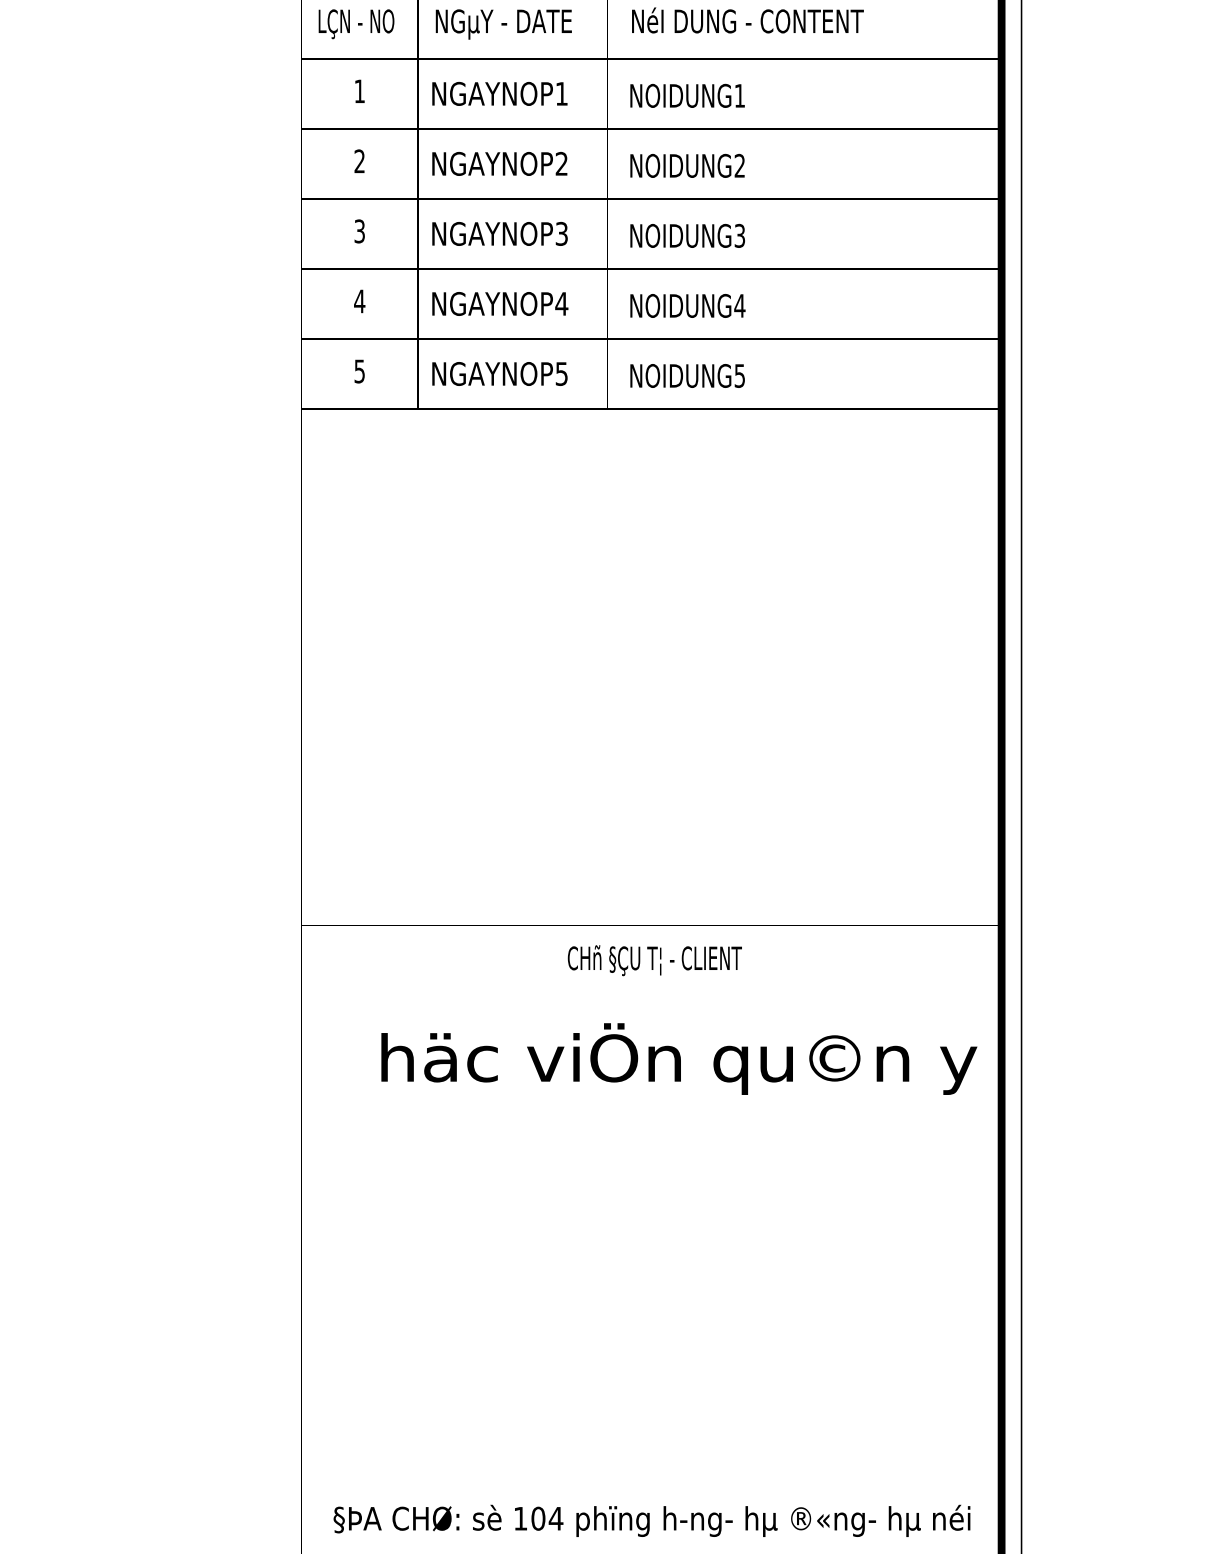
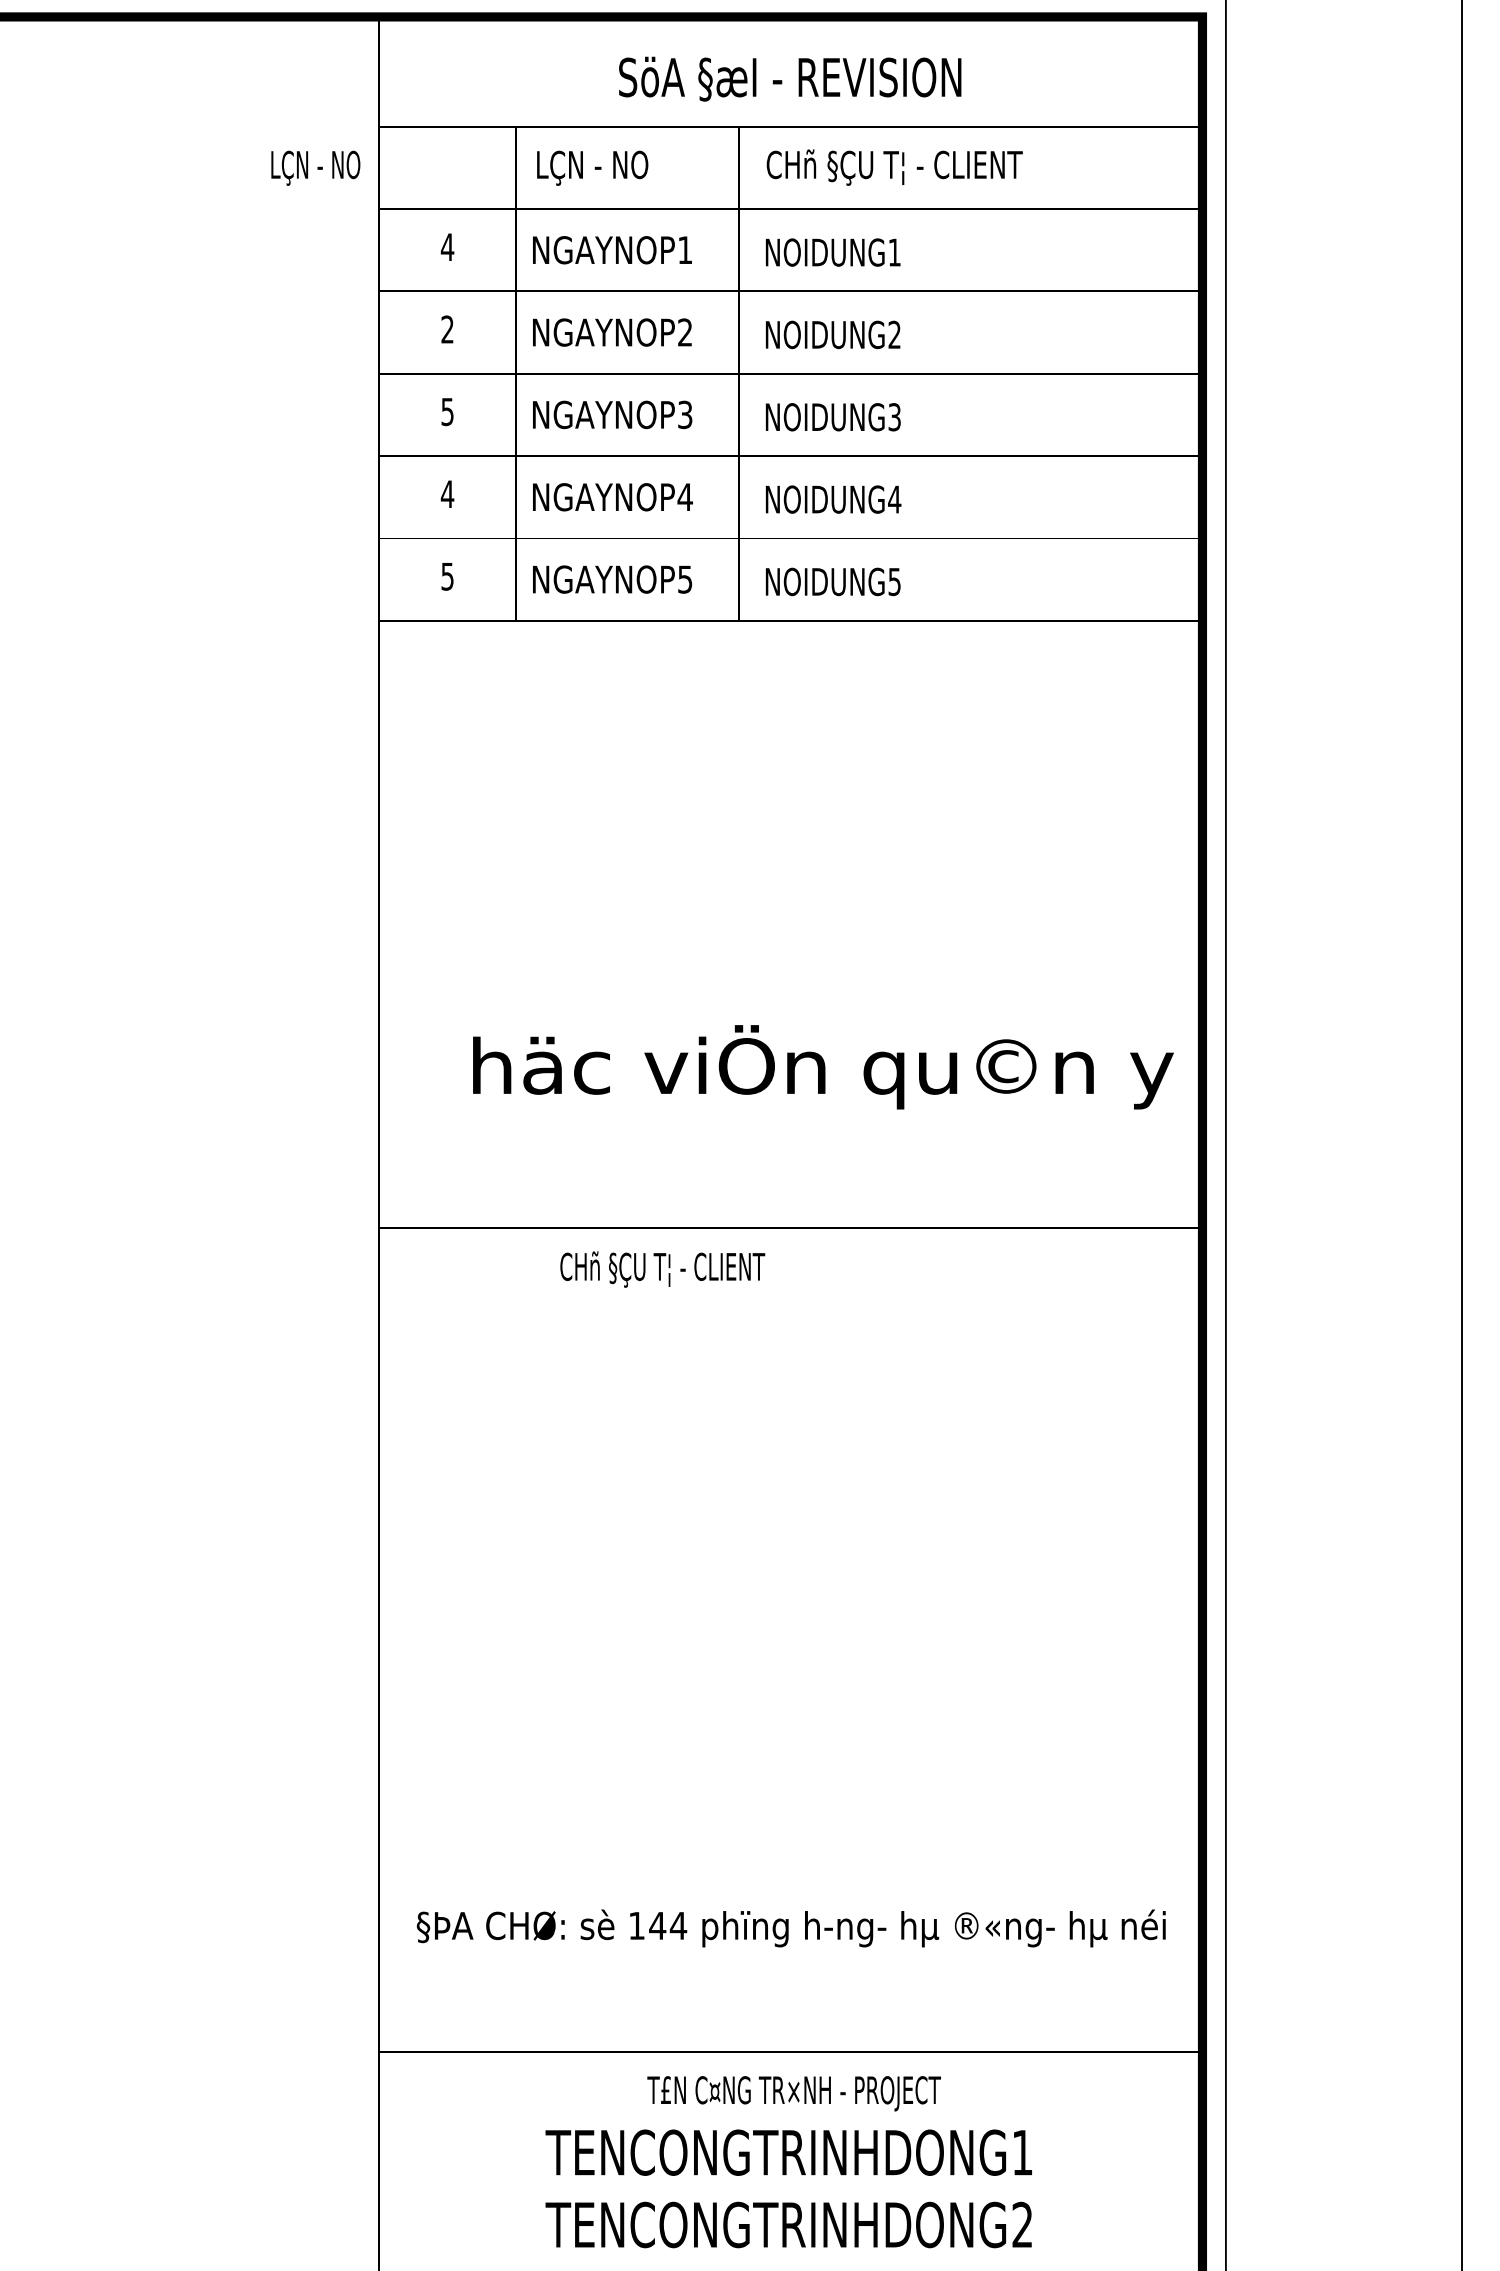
text: (747, 22) -> (903, 166), NéI DUNG - CONTENT -> CHñ §ÇU T¦ - CLIENT
text: (356, 23) -> (315, 167), moved
text: (505, 24) -> (618, 168), NGµY - DATE -> LÇN - NO
text: (359, 90) -> (447, 246), 1 -> 4
text: (359, 231) -> (447, 411), 3 -> 5
text: (654, 960) -> (662, 1269), moved
text: (679, 1059) -> (823, 1067), moved
text: (538, 1518) -> (657, 1925), 104 -> 144

